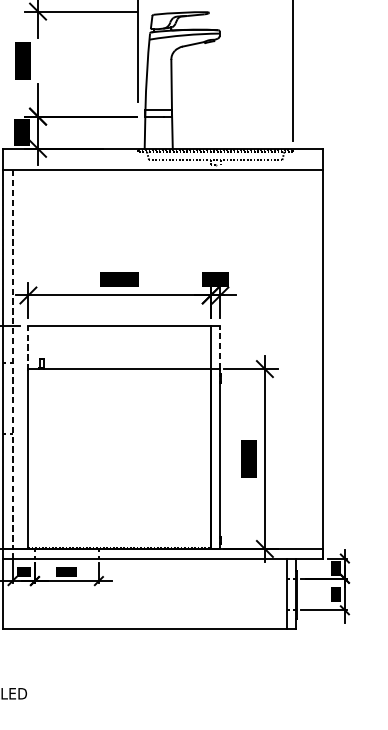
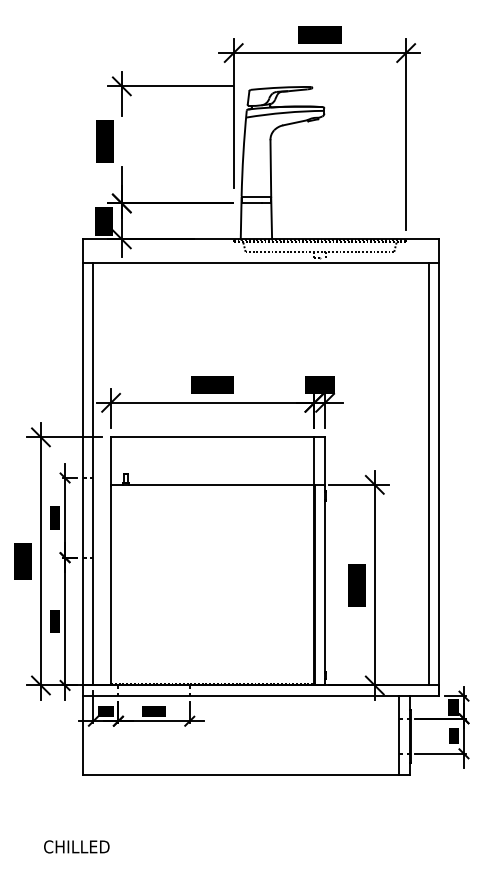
line: (28, 348) -> (111, 461), dashed -> solid
line: (220, 348) -> (325, 461), dashed -> solid
line: (12, 359) -> (93, 474), dashed -> solid
line: (313, 359) -> (428, 474), added

